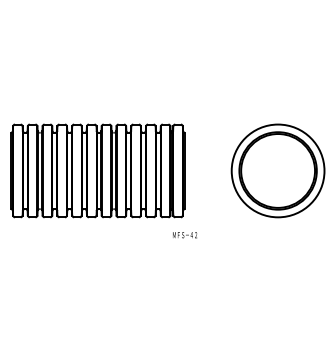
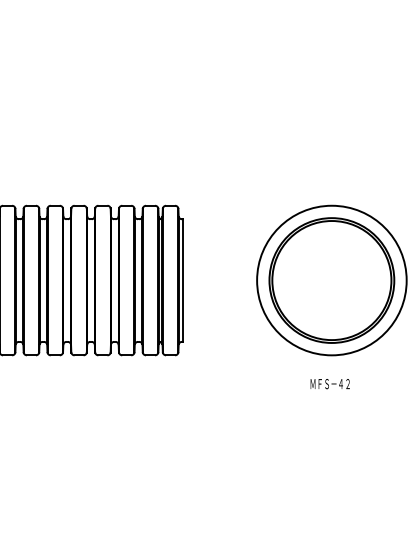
text: (184, 235) -> (329, 384), moved

